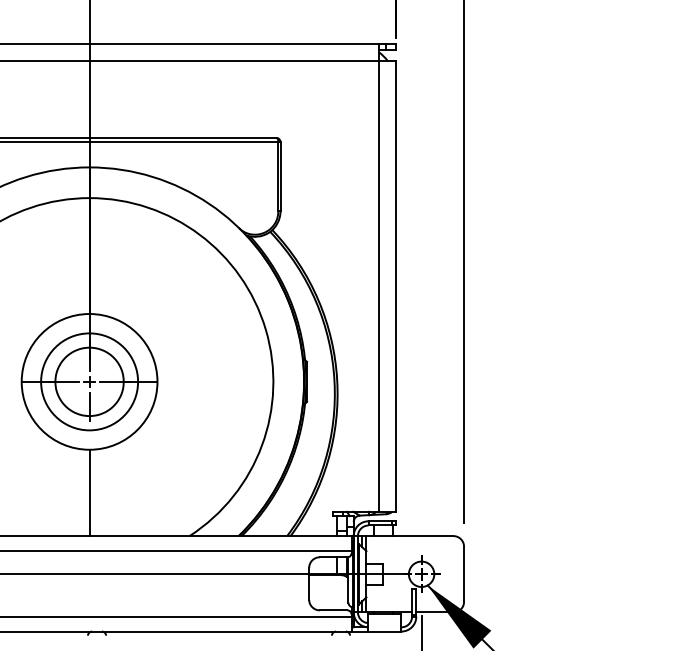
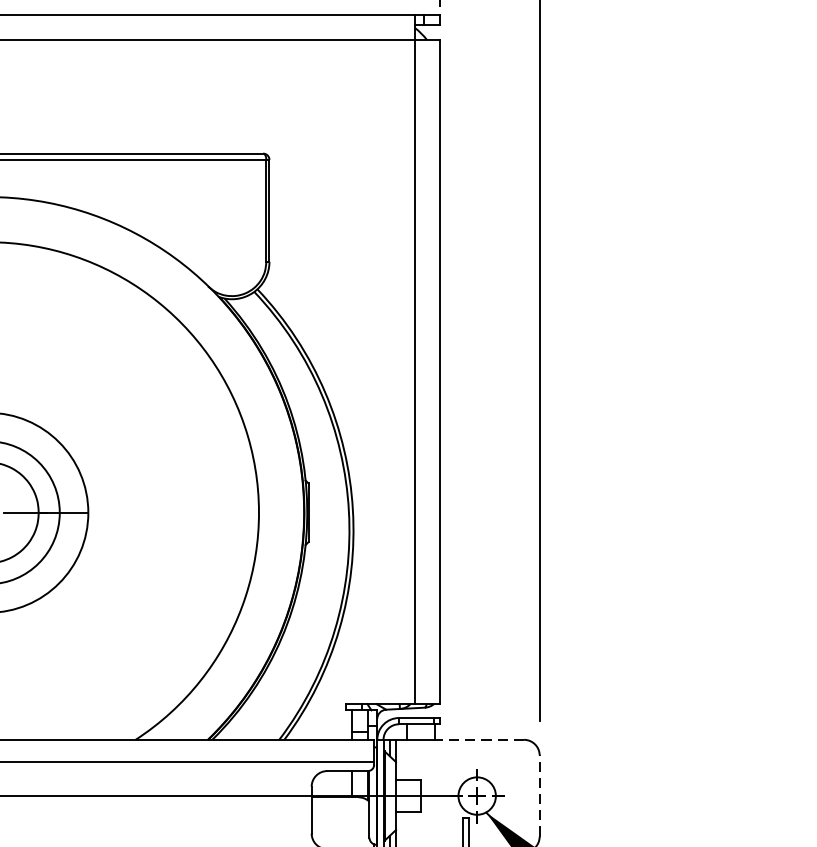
line: (422, 536) -> (478, 740), solid -> dashed
line: (464, 574) -> (540, 796), solid -> dashed

